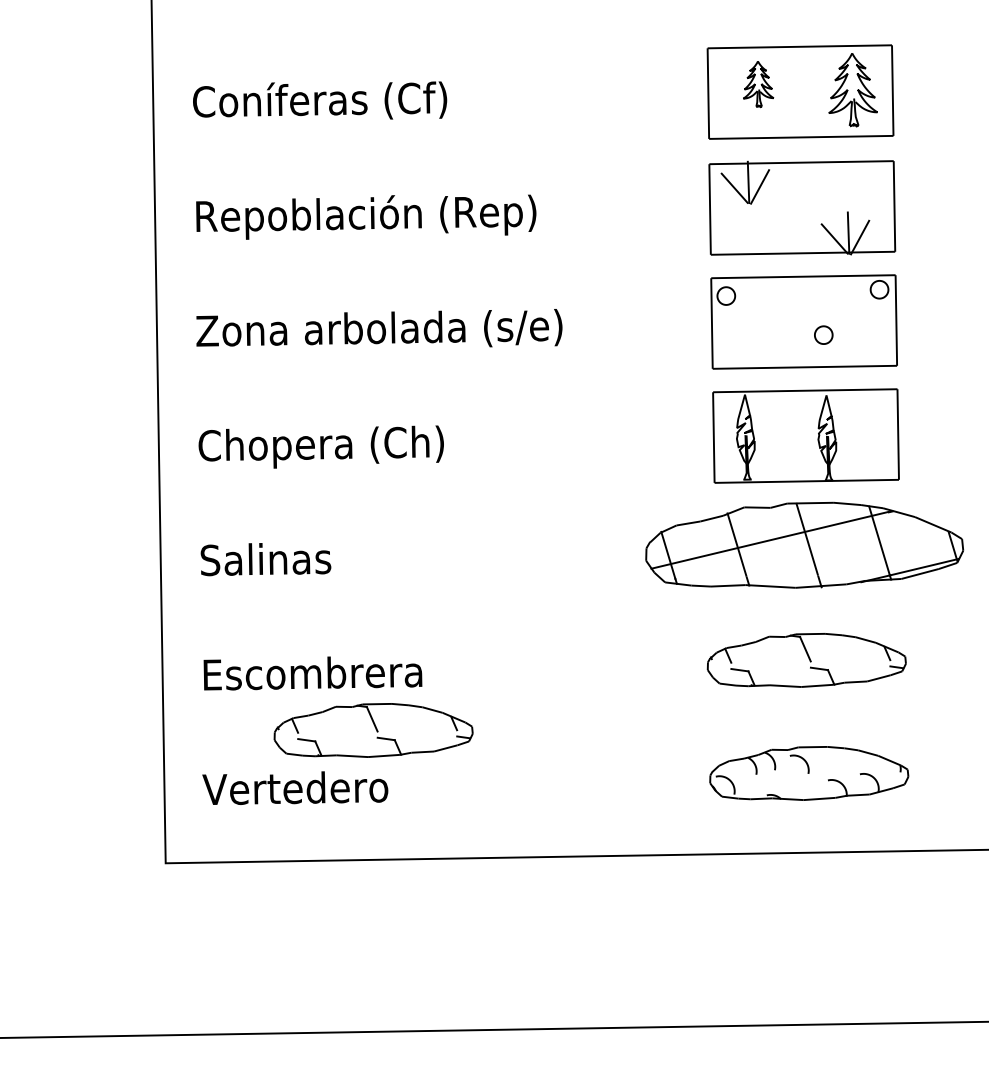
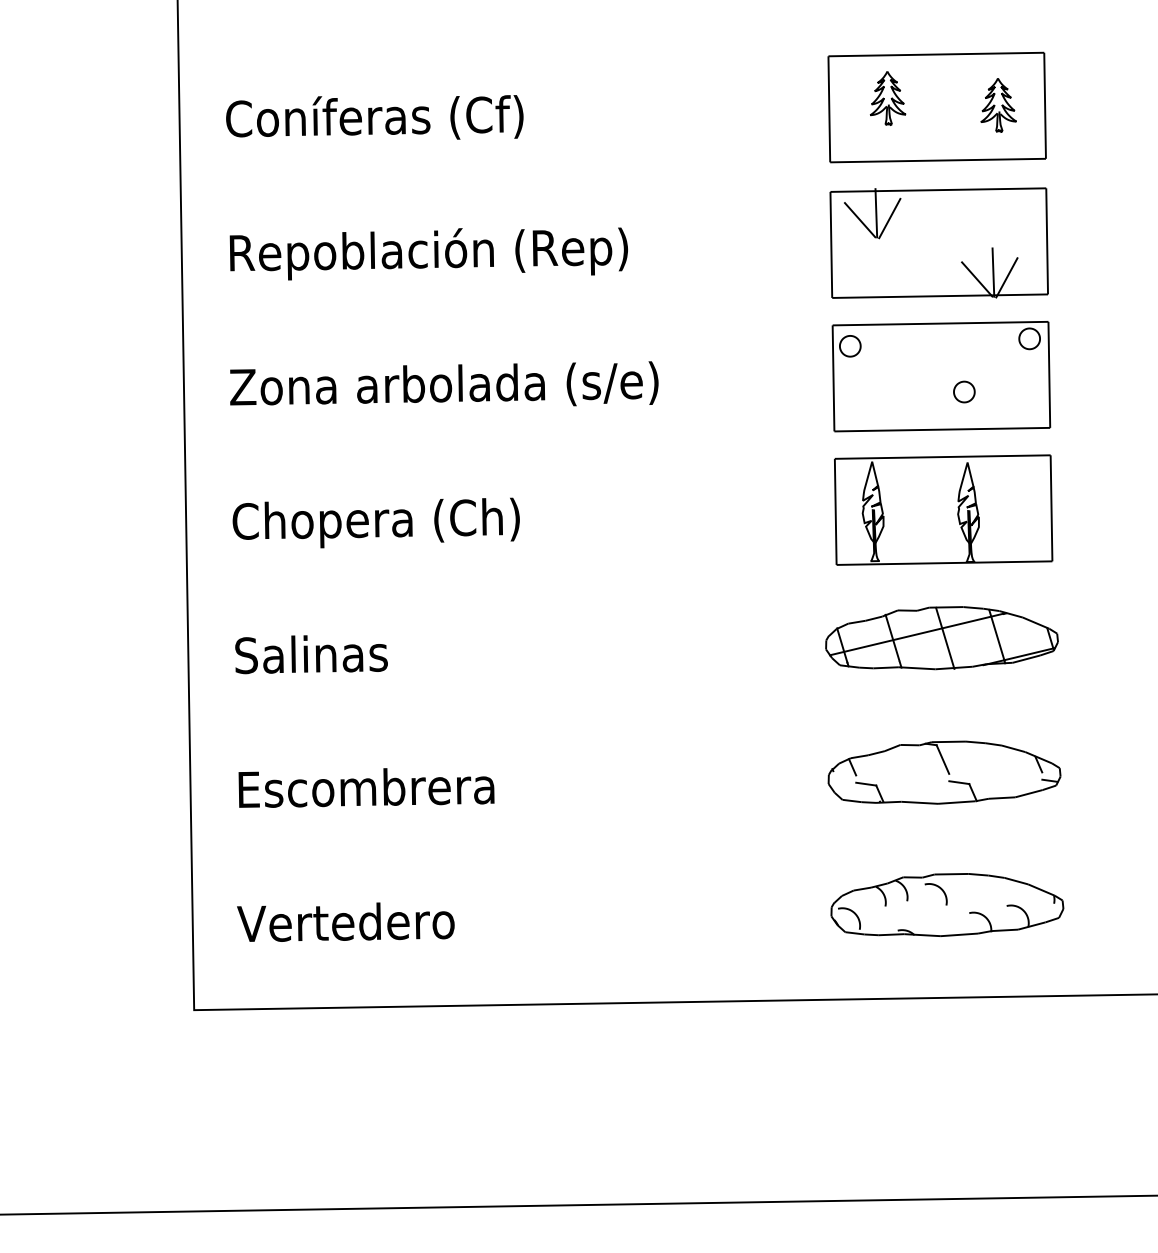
part: (852, 90) -> (998, 105), size x0.62
part: (804, 545) -> (941, 638), size x0.62
part: (373, 730) -> (437, 854), removed

